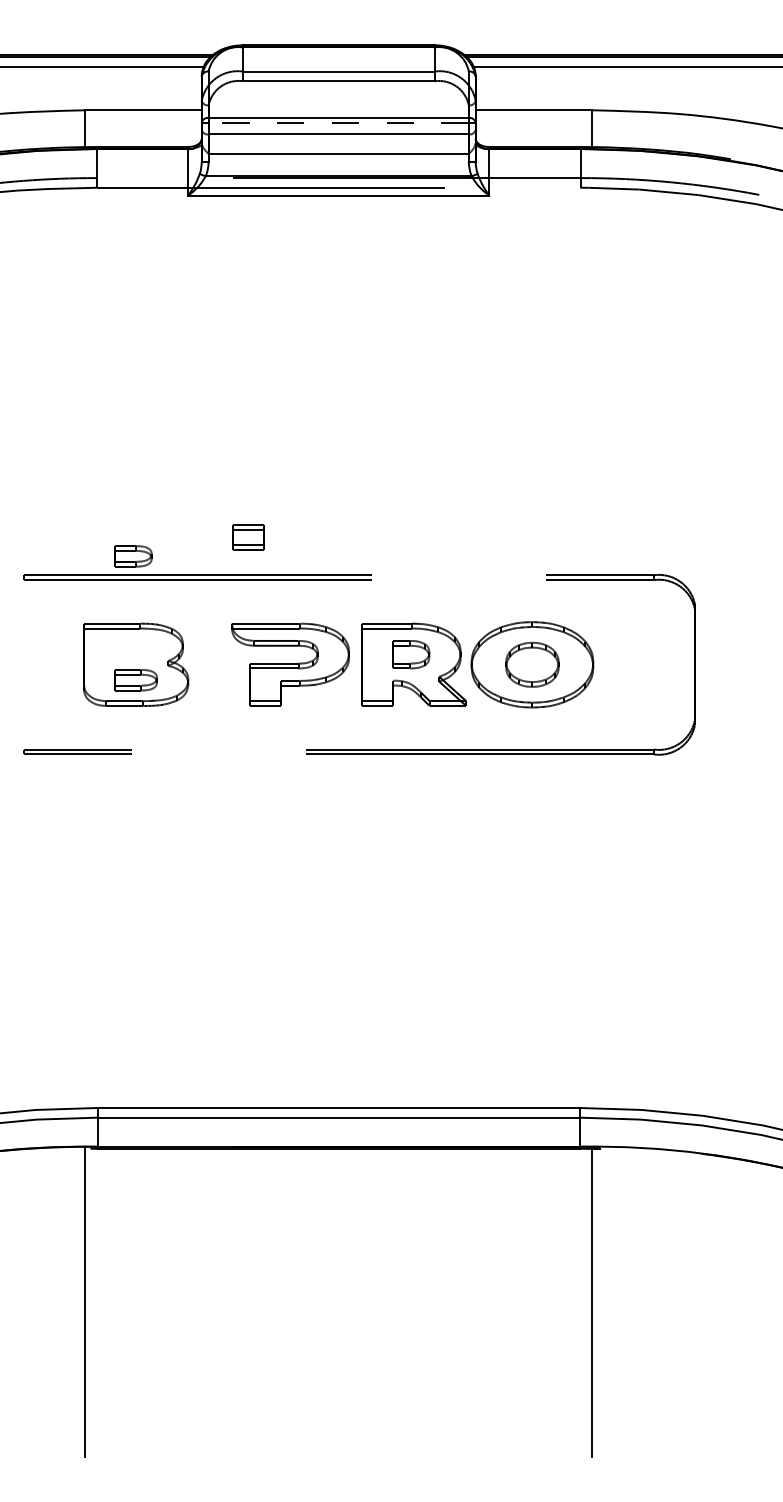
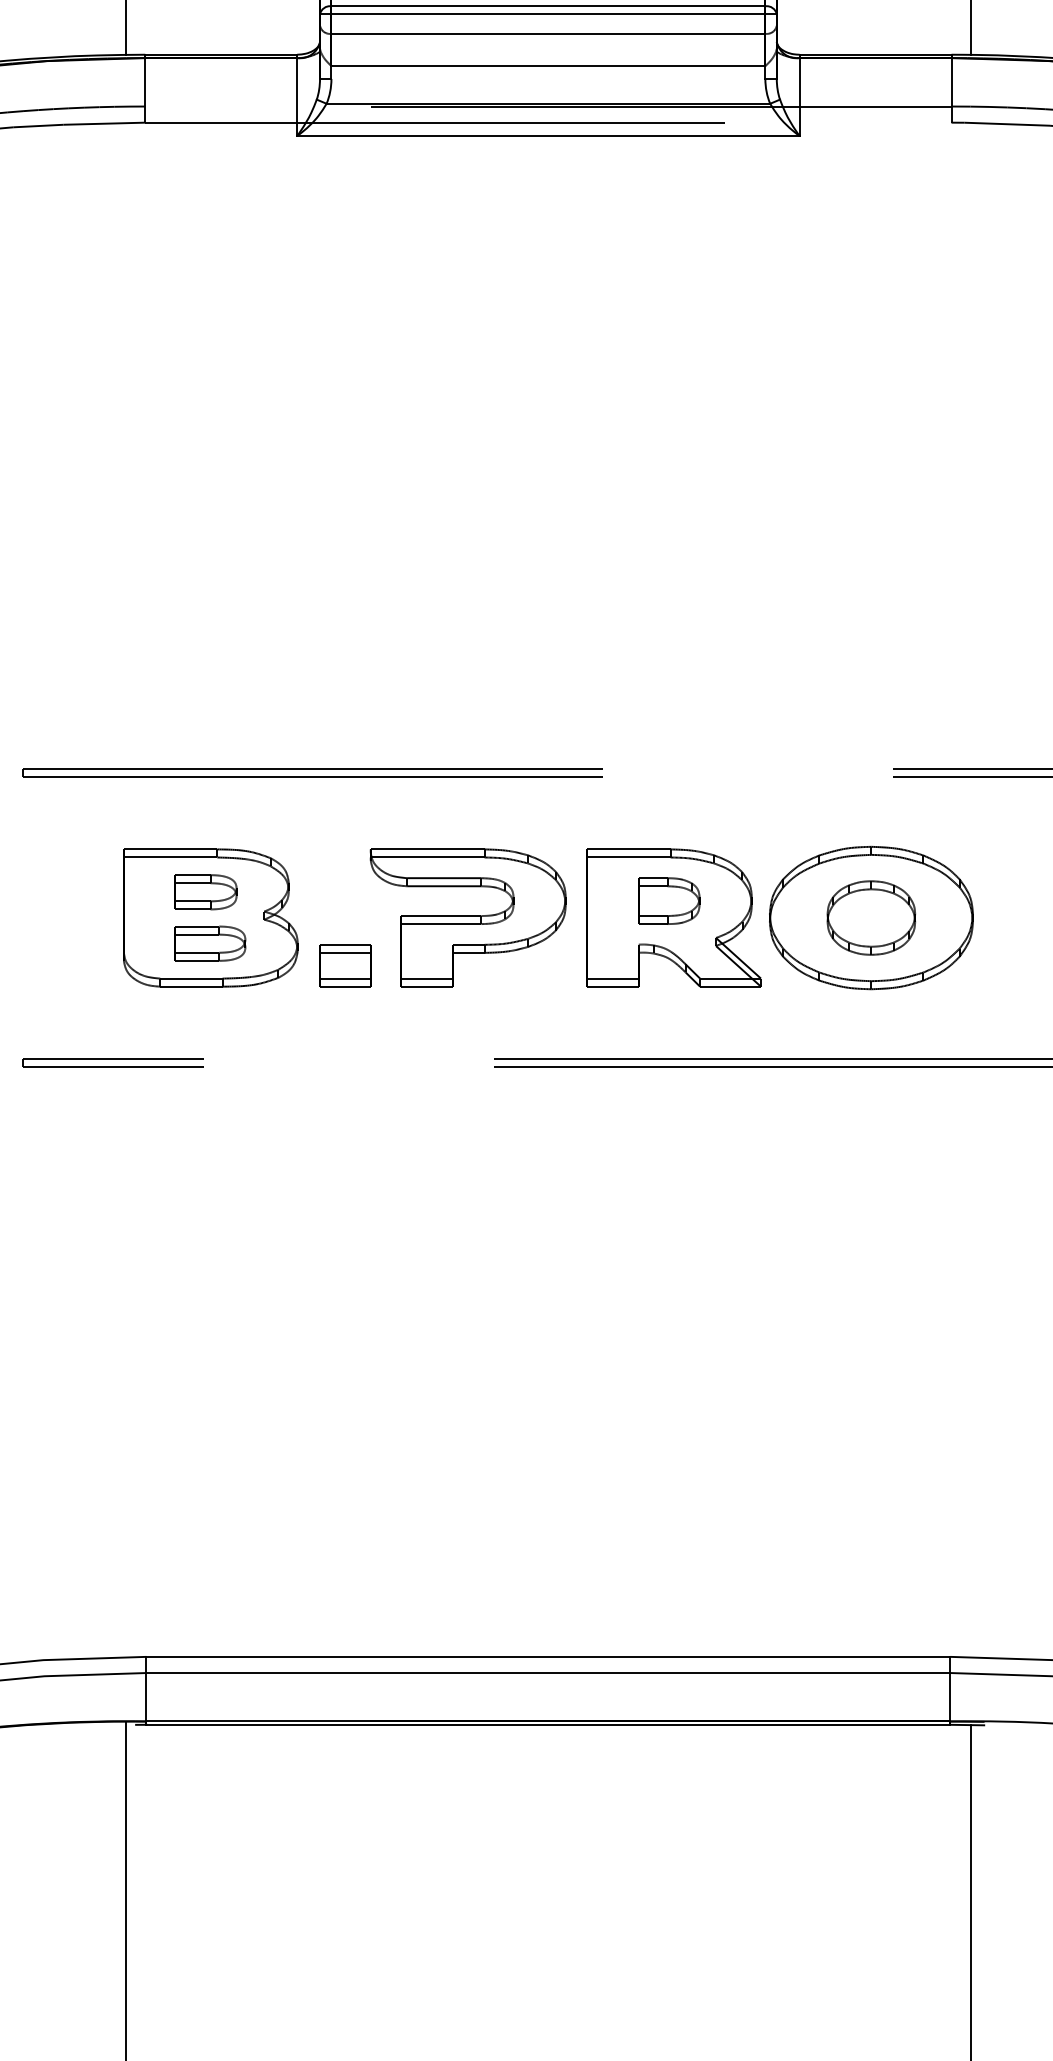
line: (338, 122) -> (548, 13), dashed -> solid
part: (248, 537) -> (346, 965), moved
part: (133, 556) -> (206, 892), moved

